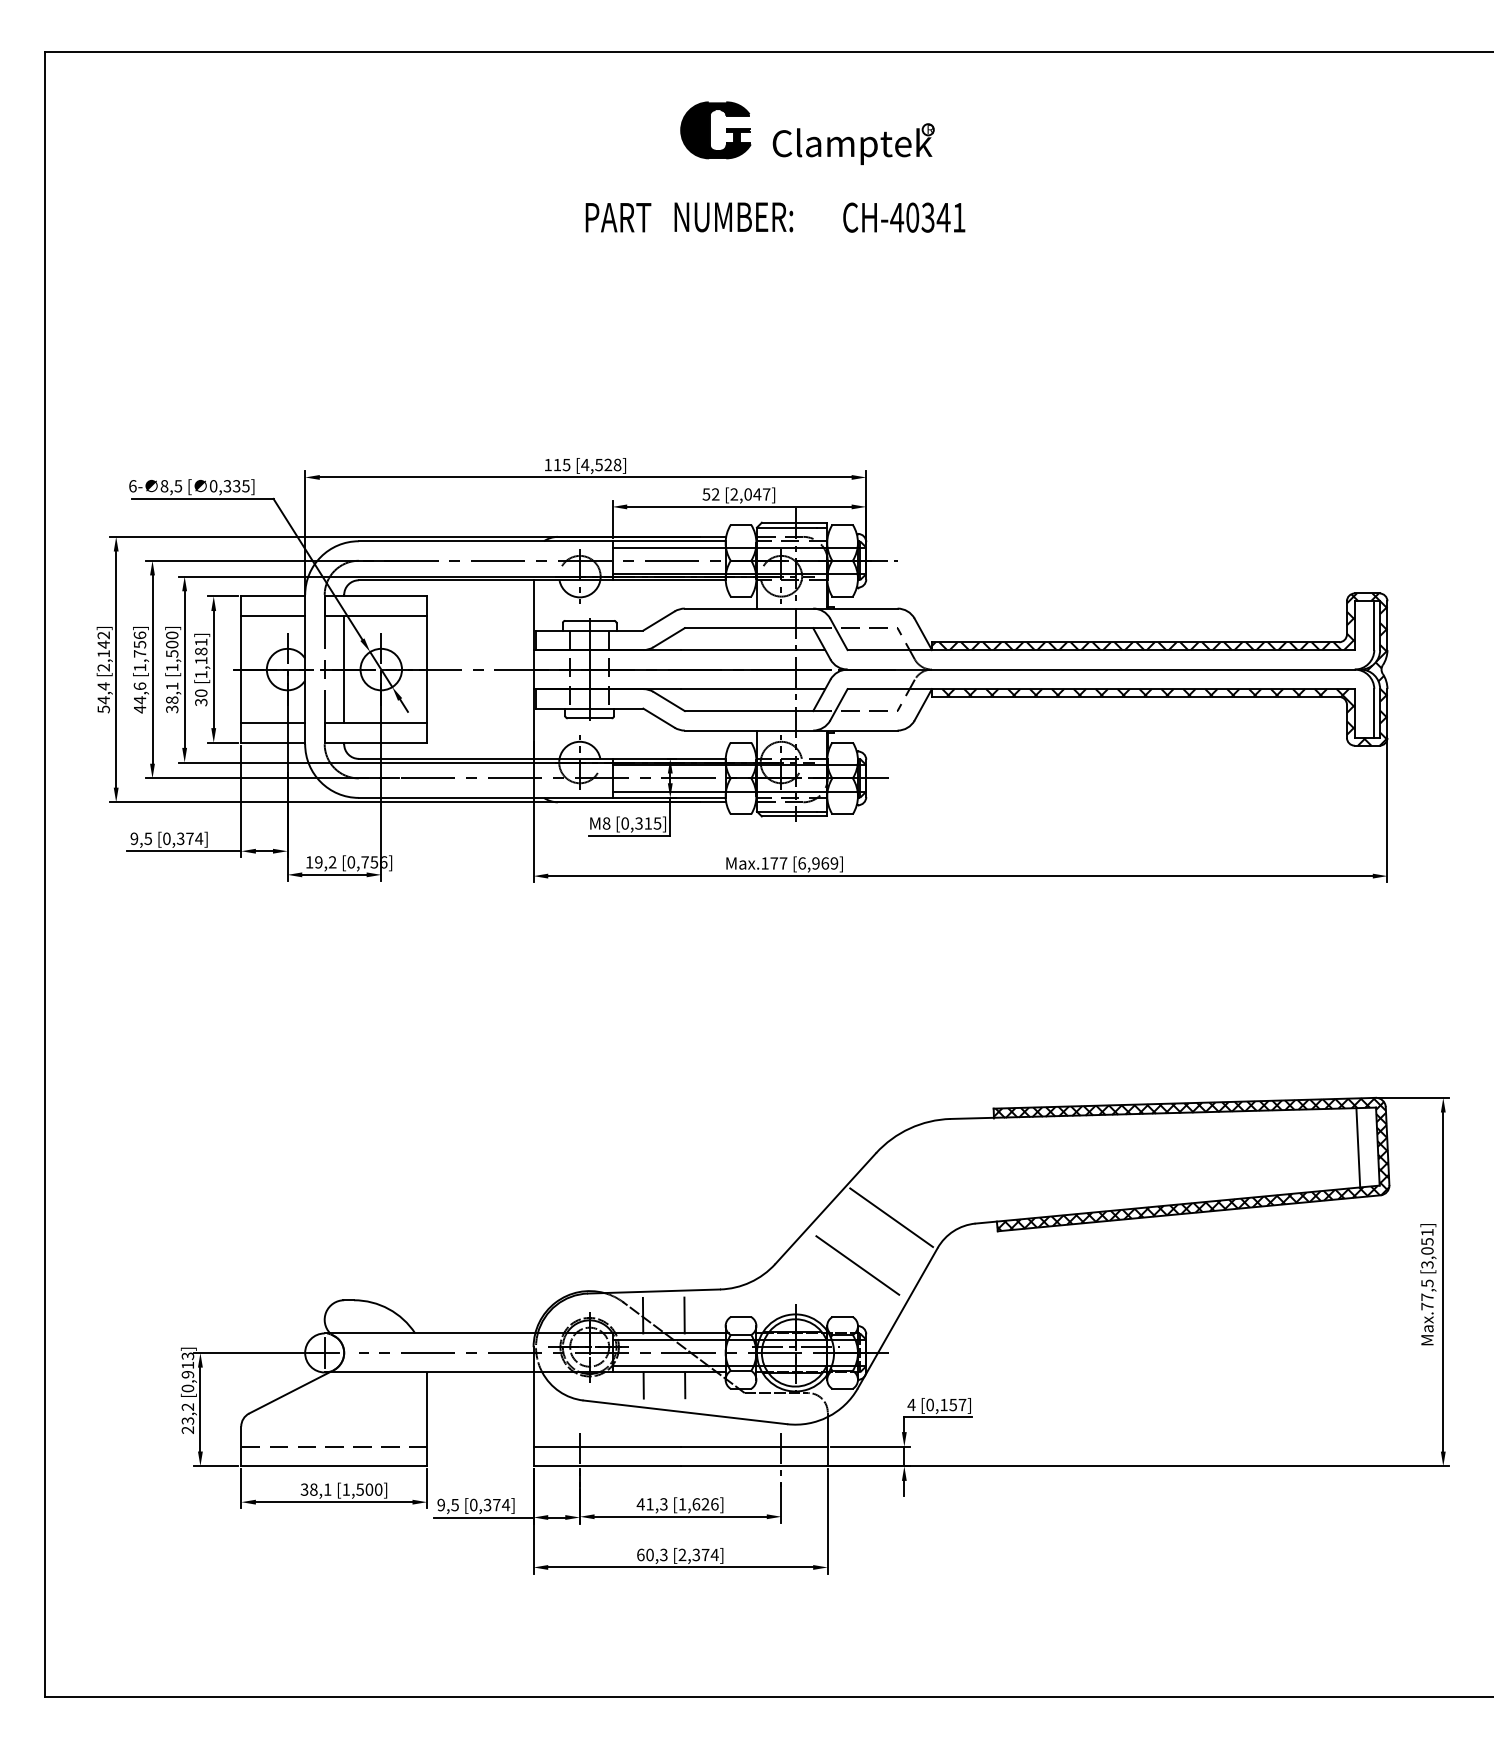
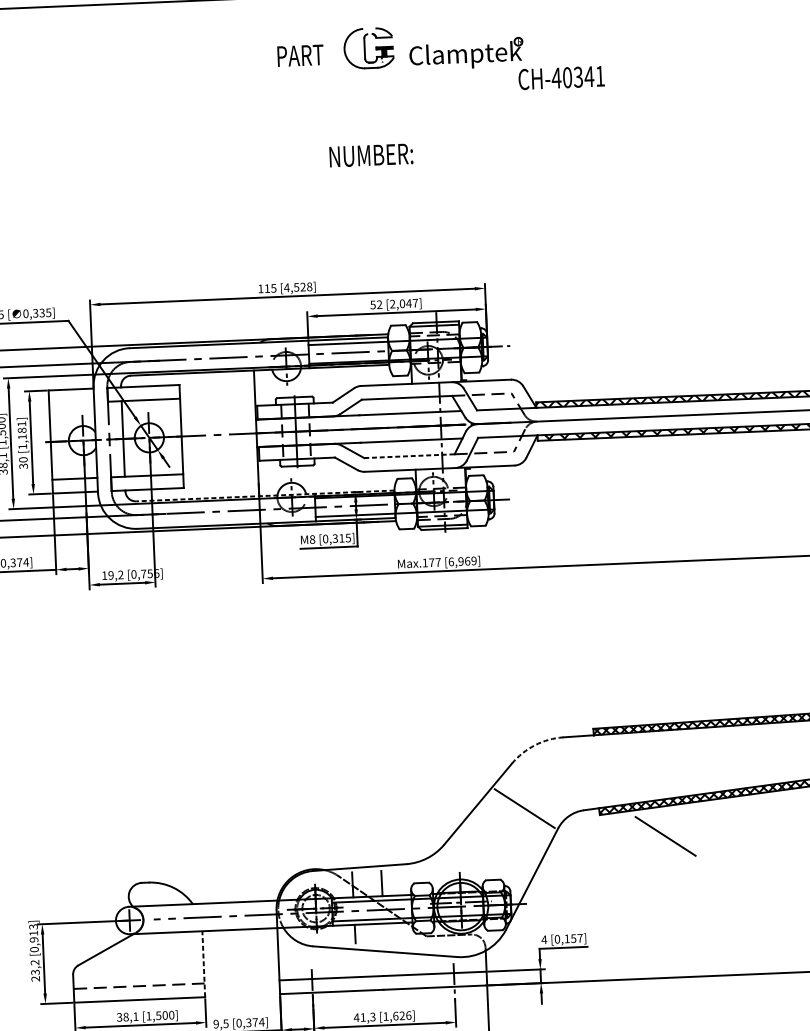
fill: (715, 130) -> (368, 48), removed
text: (618, 217) -> (300, 55), moved
text: (733, 217) -> (371, 155), moved
text: (904, 217) -> (561, 77), moved
line: (273, 615) -> (71, 402), removed
line: (749, 711) -> (409, 456), solid -> dashed
line: (541, 758) -> (264, 495), solid -> dashed
arc: (909, 1128) -> (534, 745), solid -> dashed
line: (857, 1265) -> (665, 836), moved
line: (685, 1385) -> (384, 932), removed
line: (427, 1419) -> (204, 964), solid -> dashed

